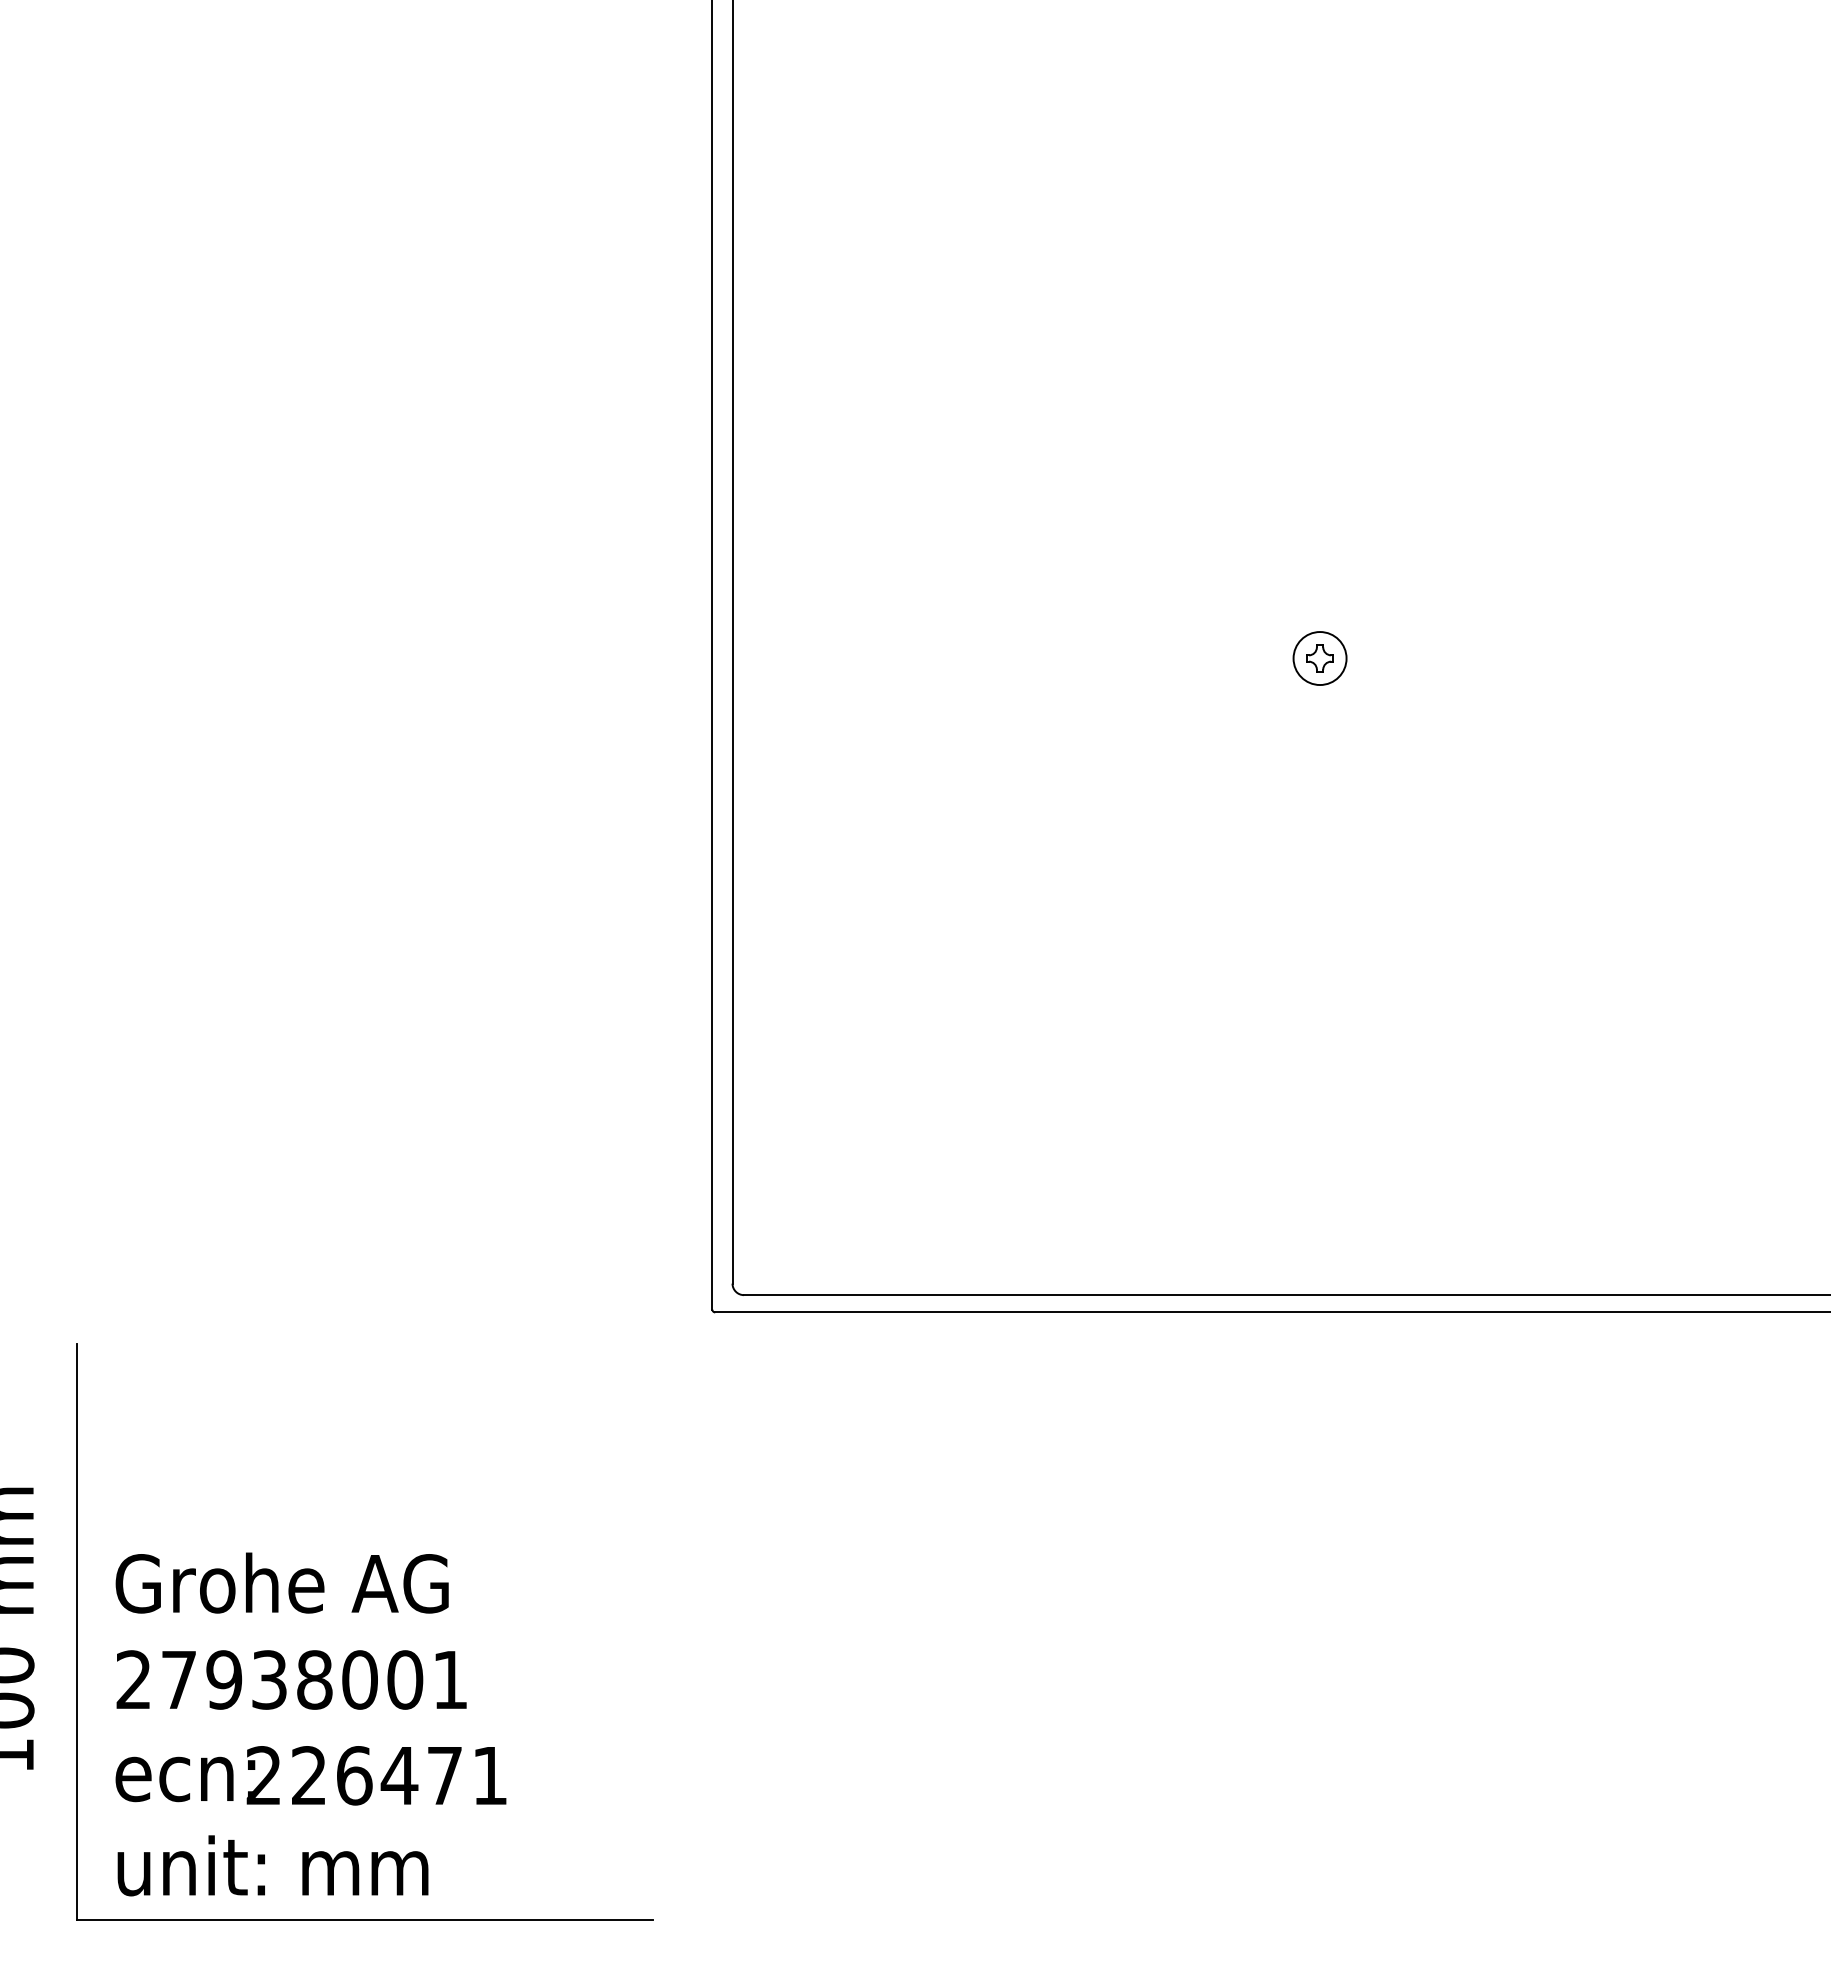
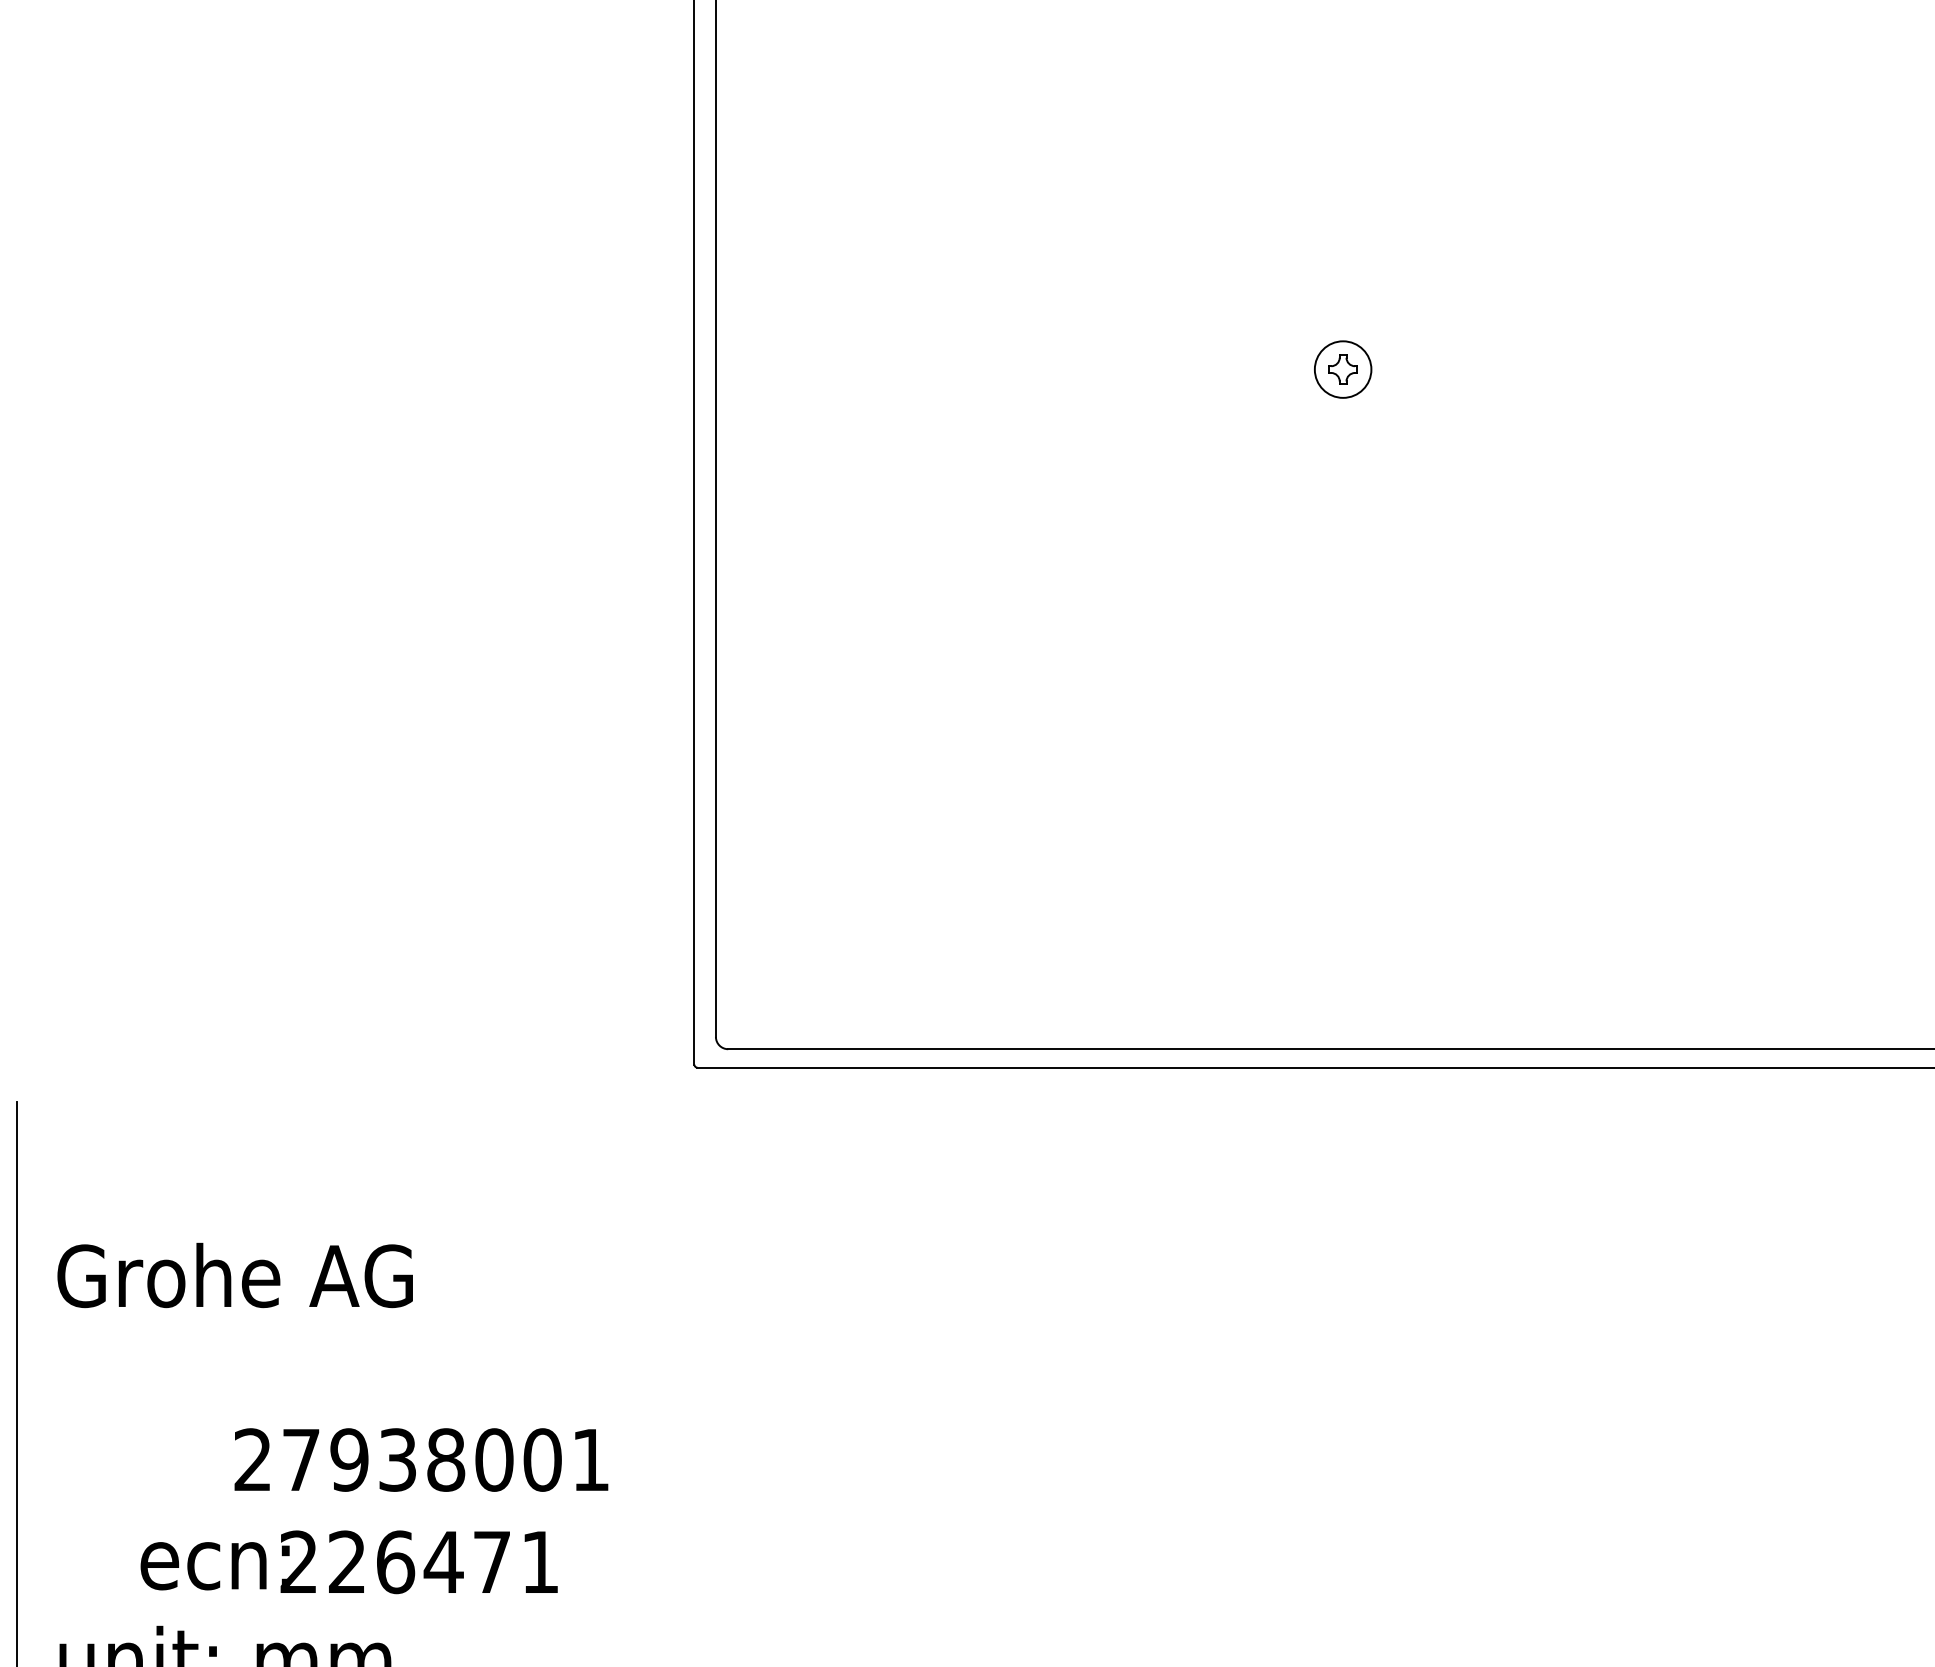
text: (281, 1582) -> (234, 1274), moved
text: (291, 1679) -> (421, 1459), moved
text: (310, 1775) -> (348, 1561), moved

